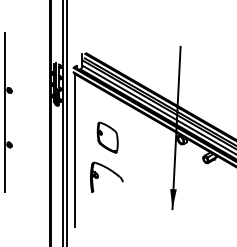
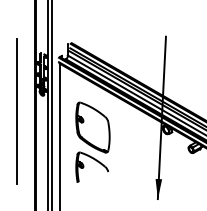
line: (31, 120) -> (16, 110), added
part: (107, 137) -> (92, 127), size x1.67

